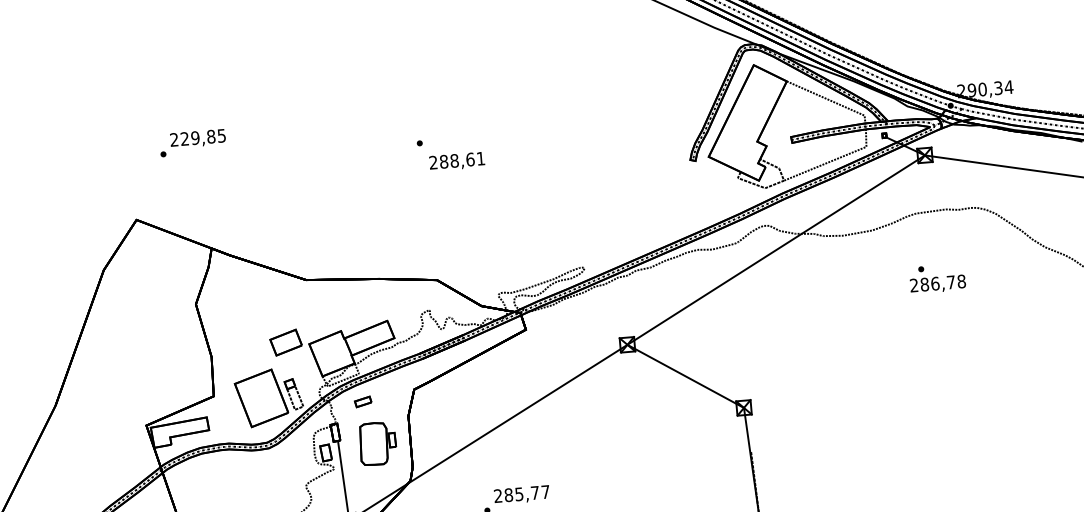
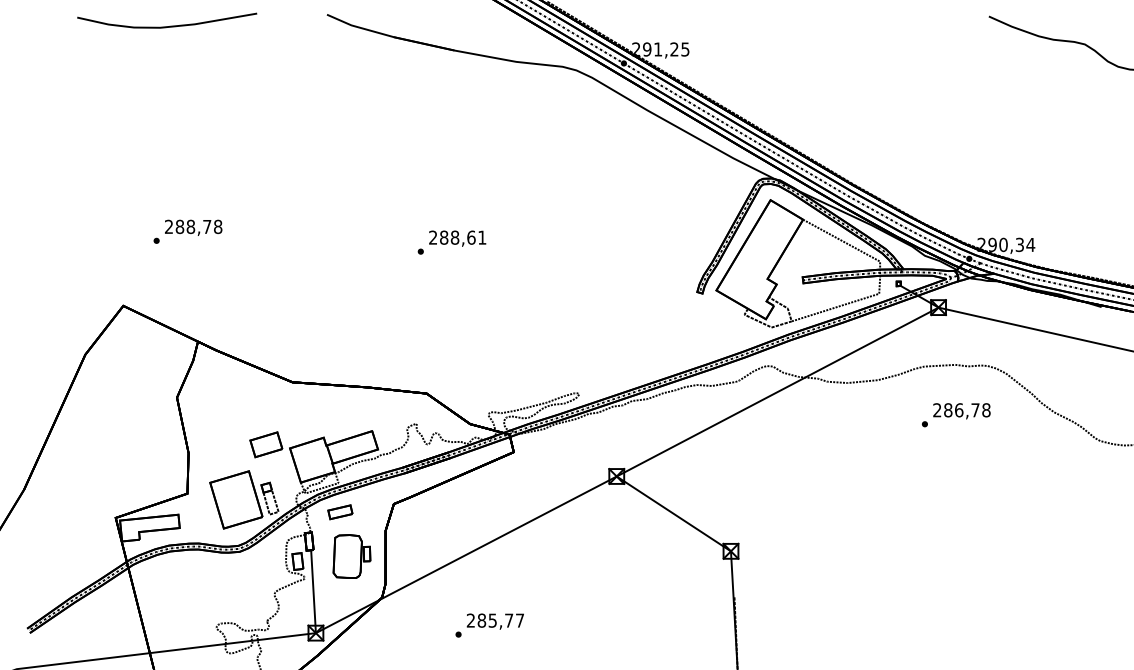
text: (202, 137) -> (198, 226), 229,85 -> 288,78
text: (457, 161) -> (457, 238), moved
text: (937, 284) -> (961, 411), moved
part: (363, 402) -> (340, 512), size x1.43

